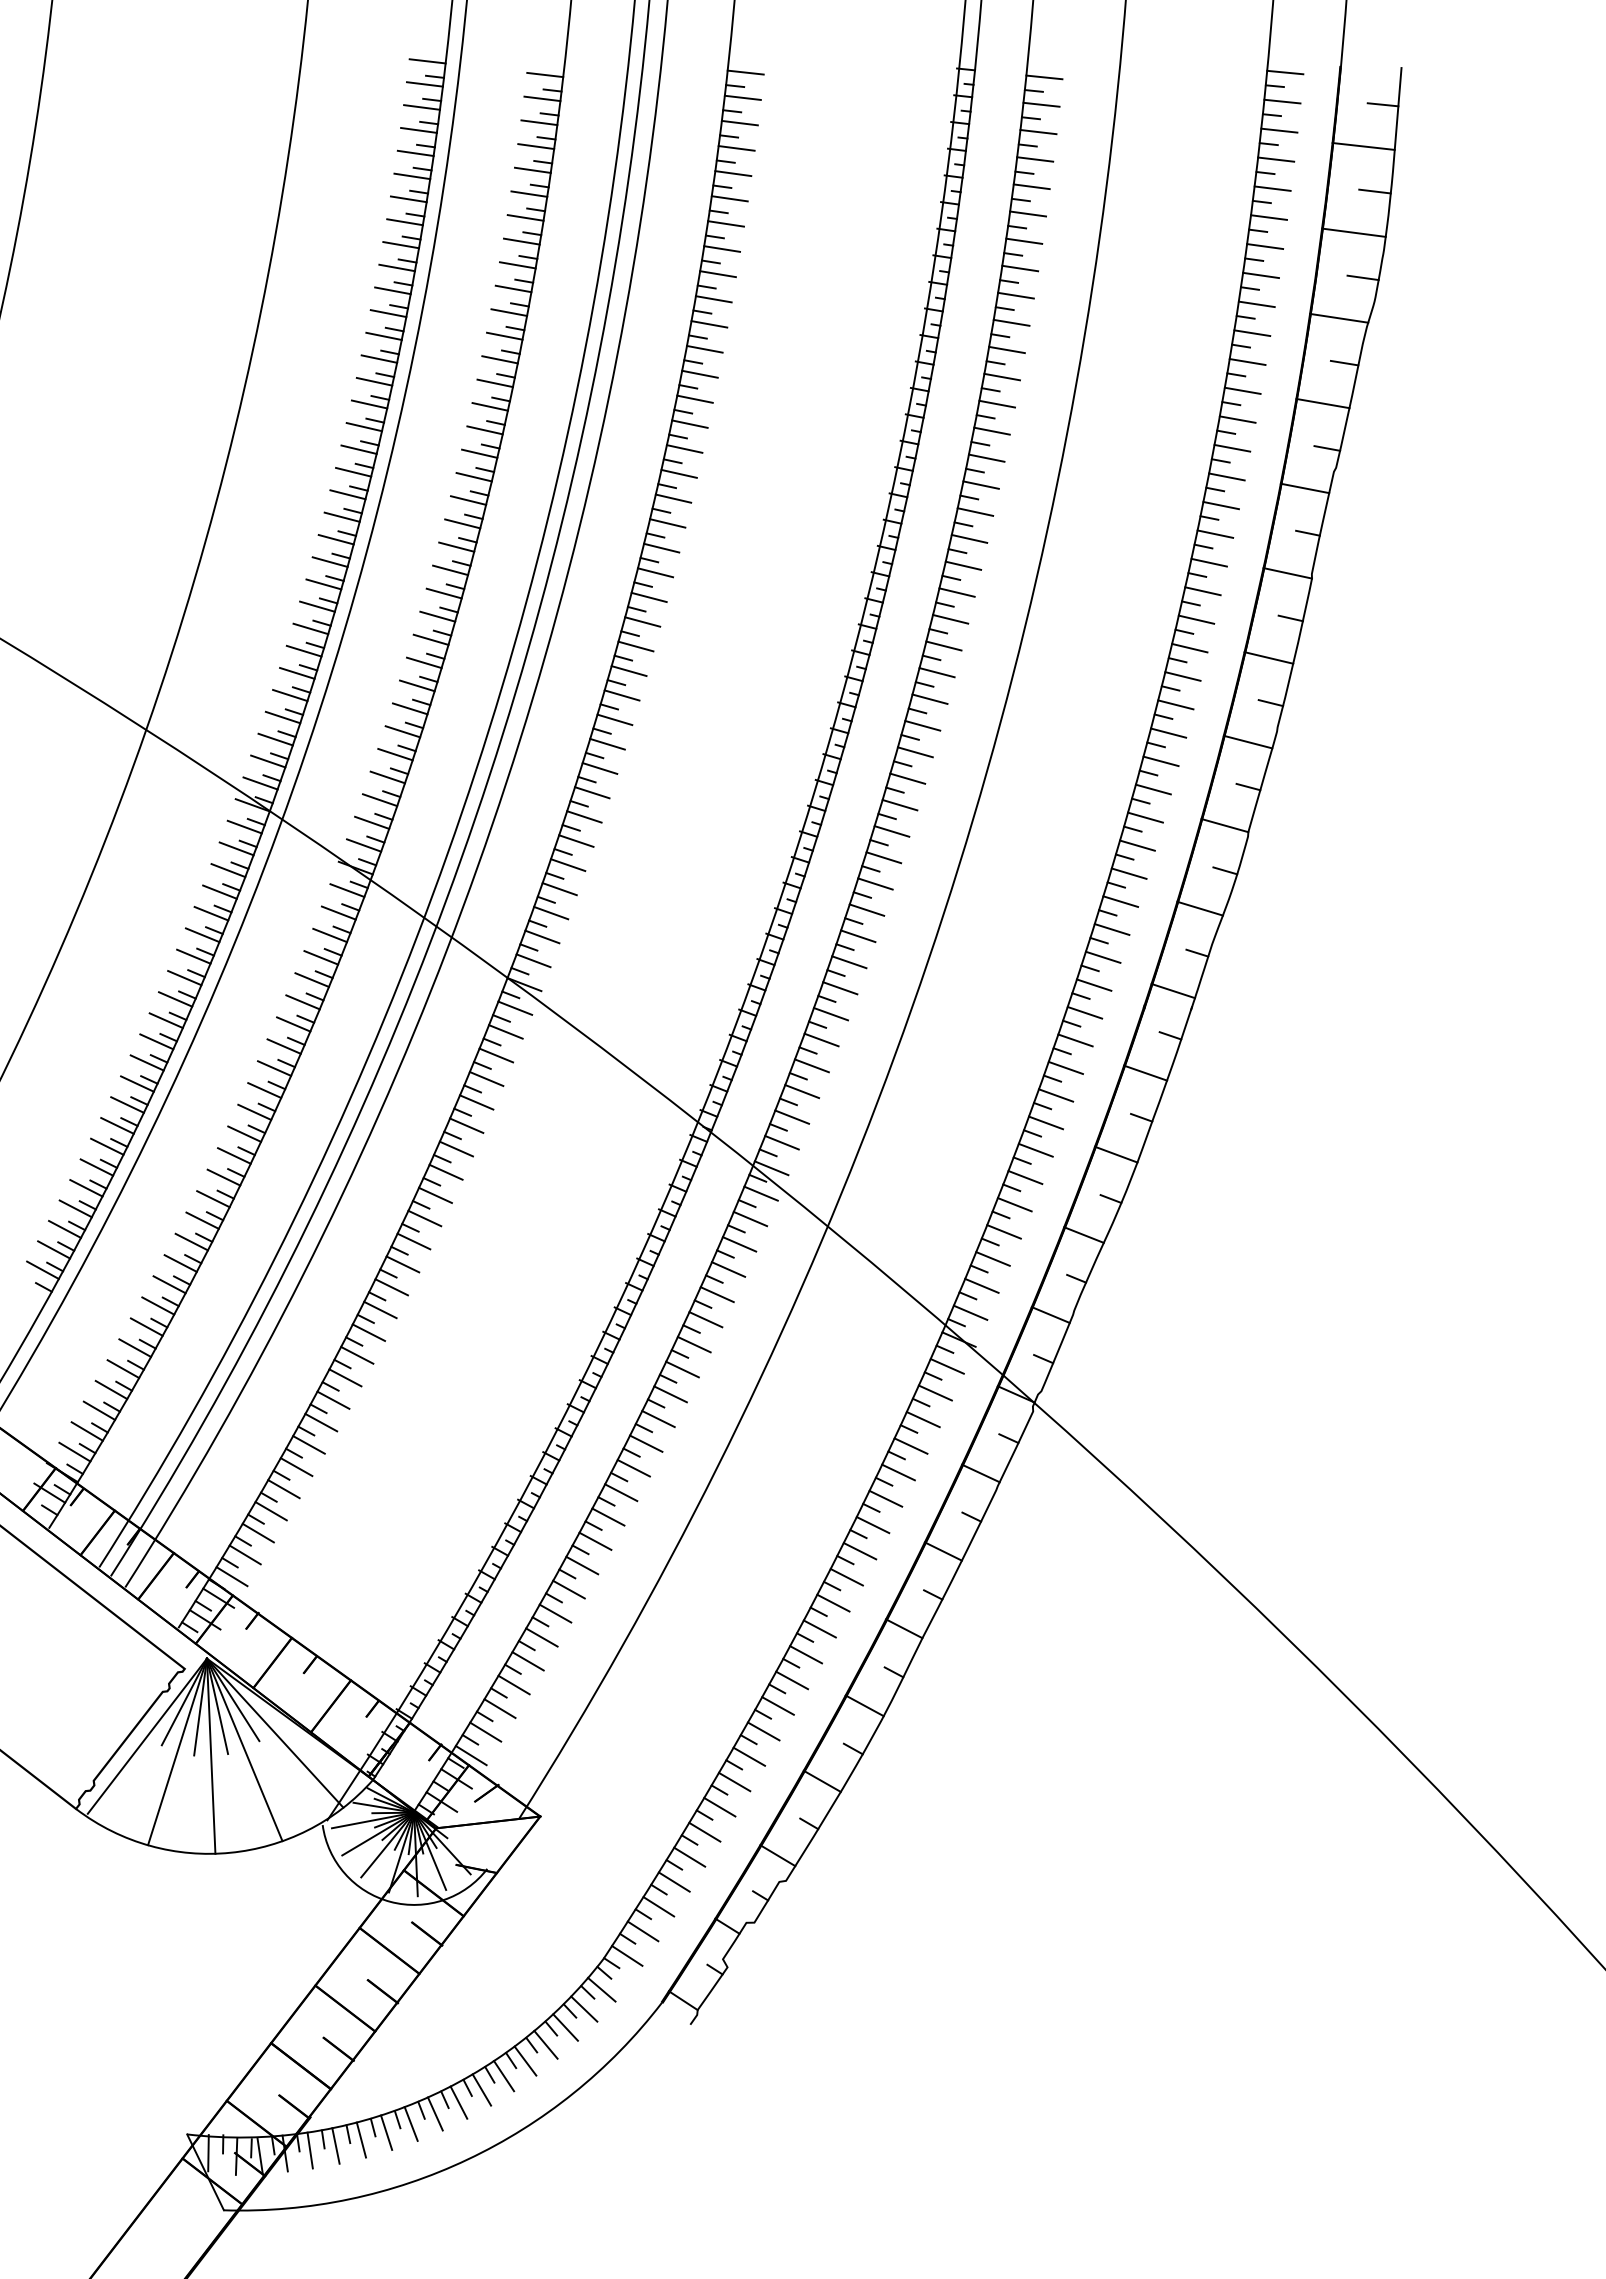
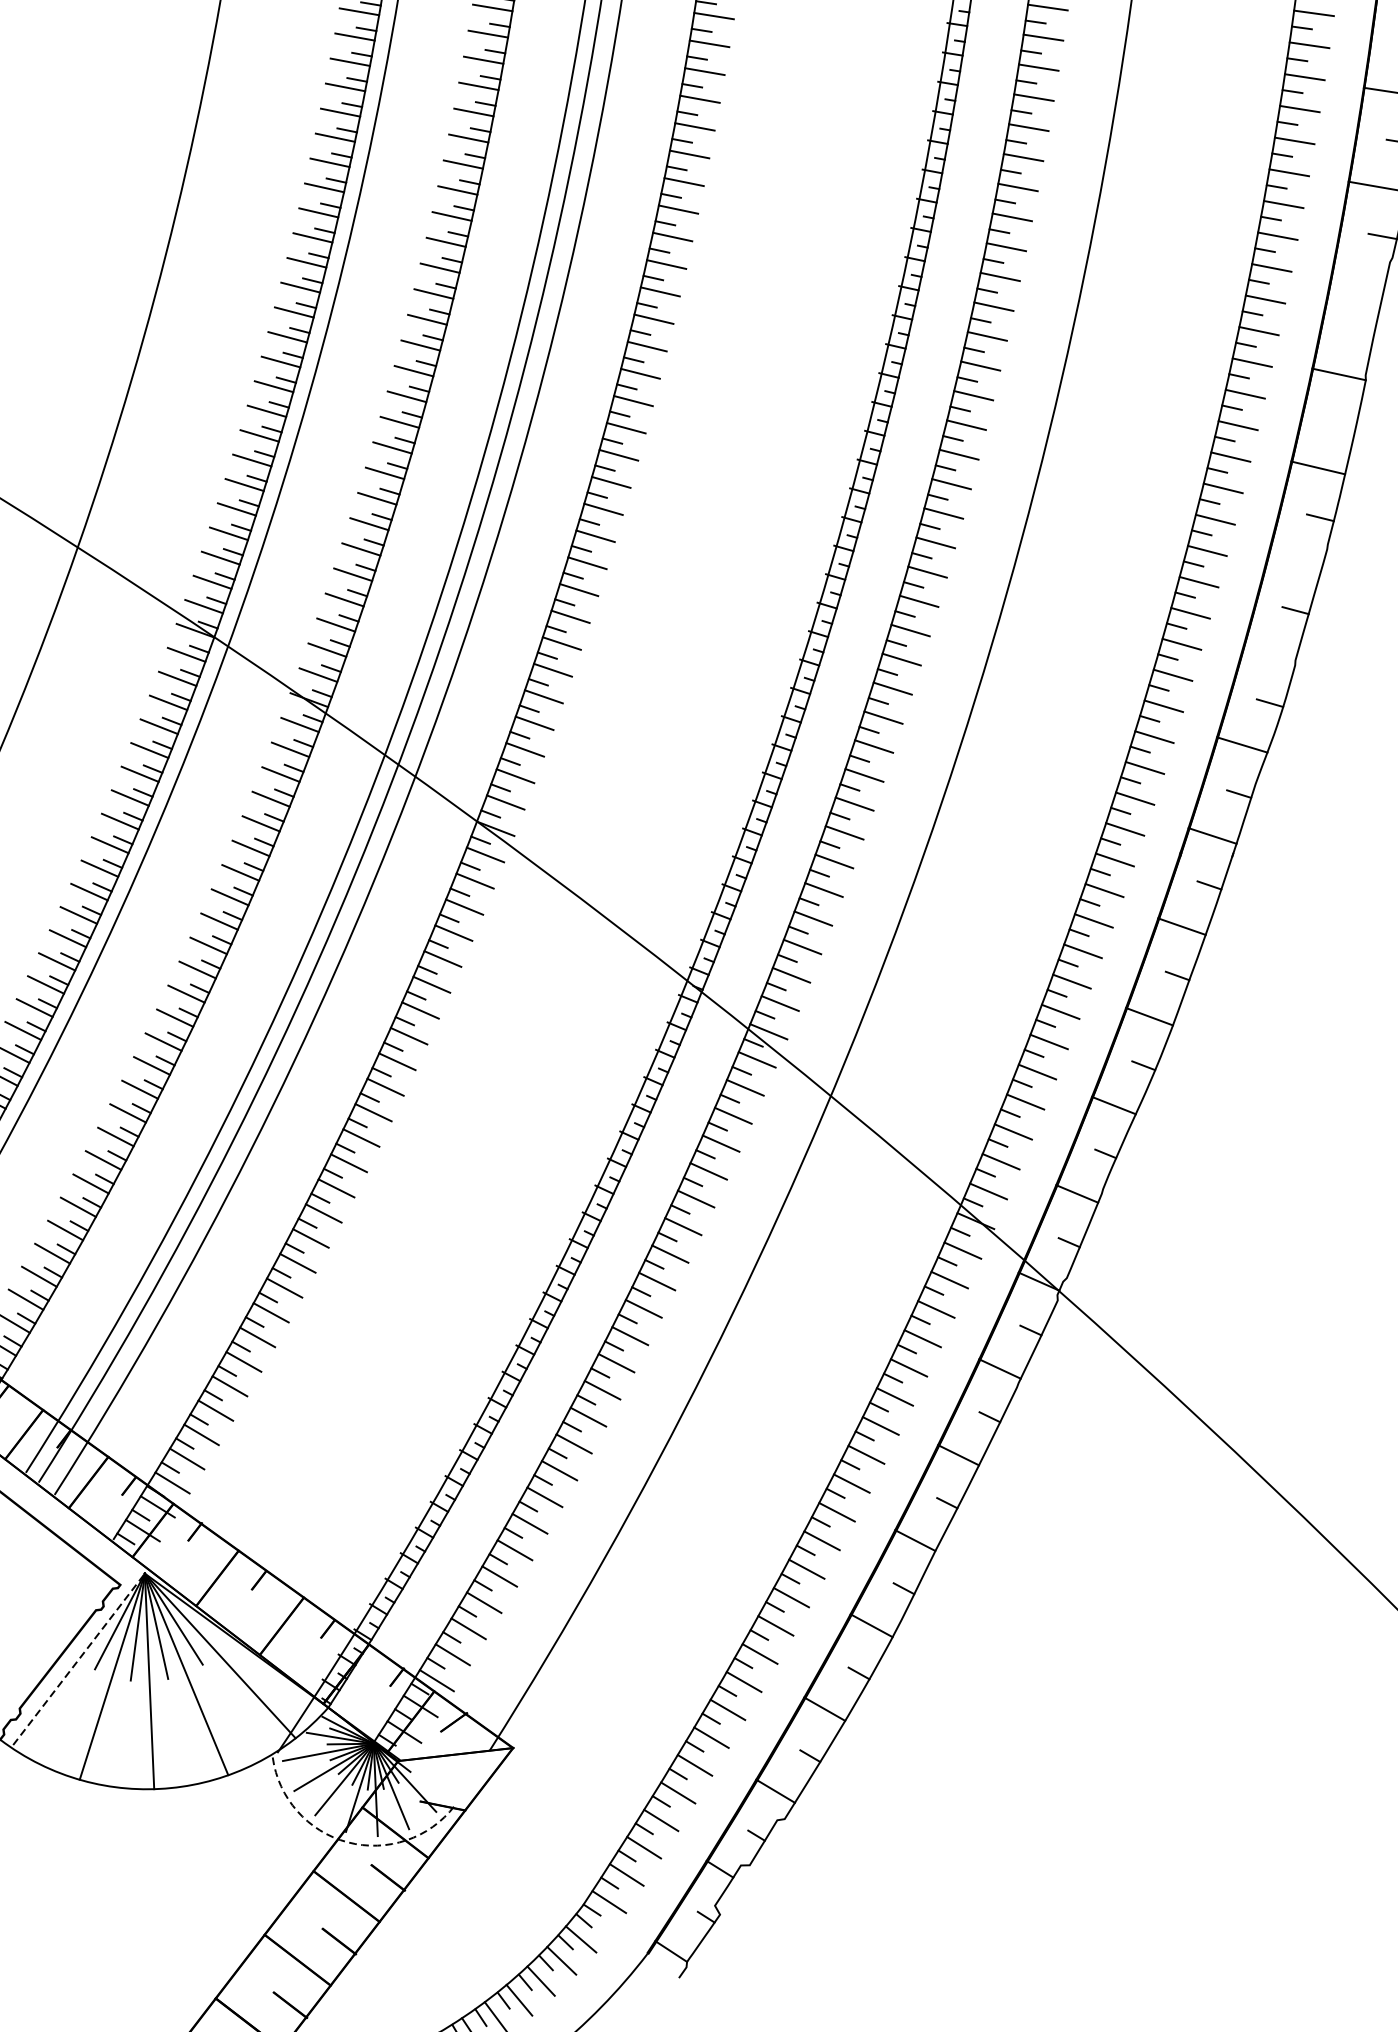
line: (1304, 488) -> (1357, 280), removed
line: (1307, 532) -> (1360, 329), removed
line: (1290, 618) -> (1342, 424), removed
line: (1247, 741) -> (1294, 560), removed
line: (1224, 825) -> (1269, 653), removed
line: (147, 1736) -> (79, 1659), solid -> dashed
arc: (390, 1901) -> (347, 1841), solid -> dashed

